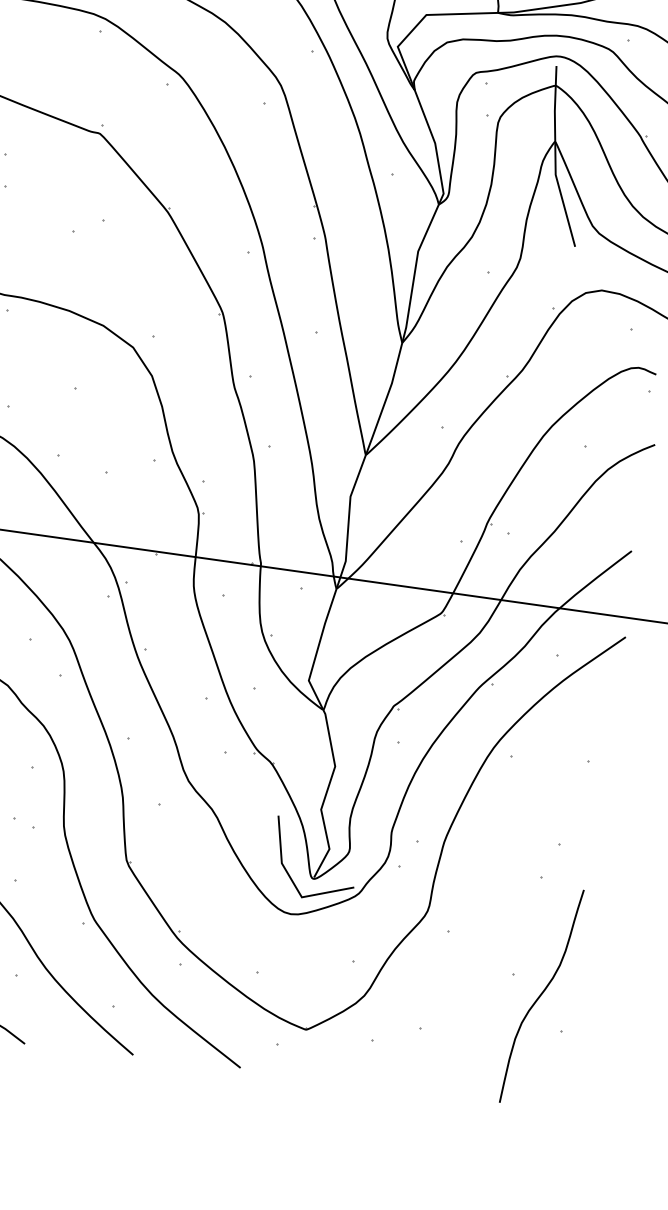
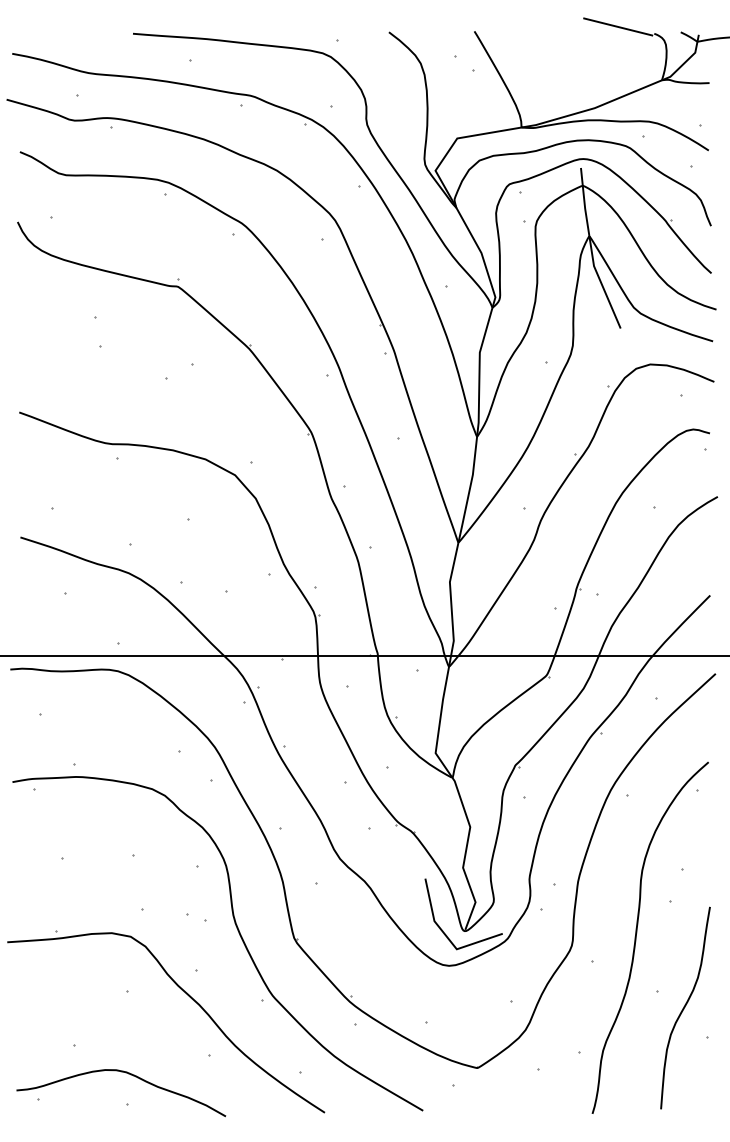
curve: (500, 907) -> (637, 933), added

